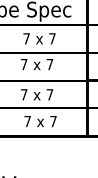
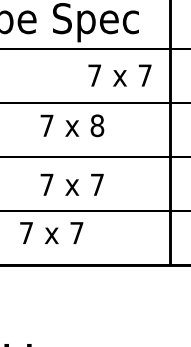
text: (39, 38) -> (119, 74), moved
text: (49, 64) -> (96, 125), 7 -> 8
text: (40, 121) -> (51, 233), moved

